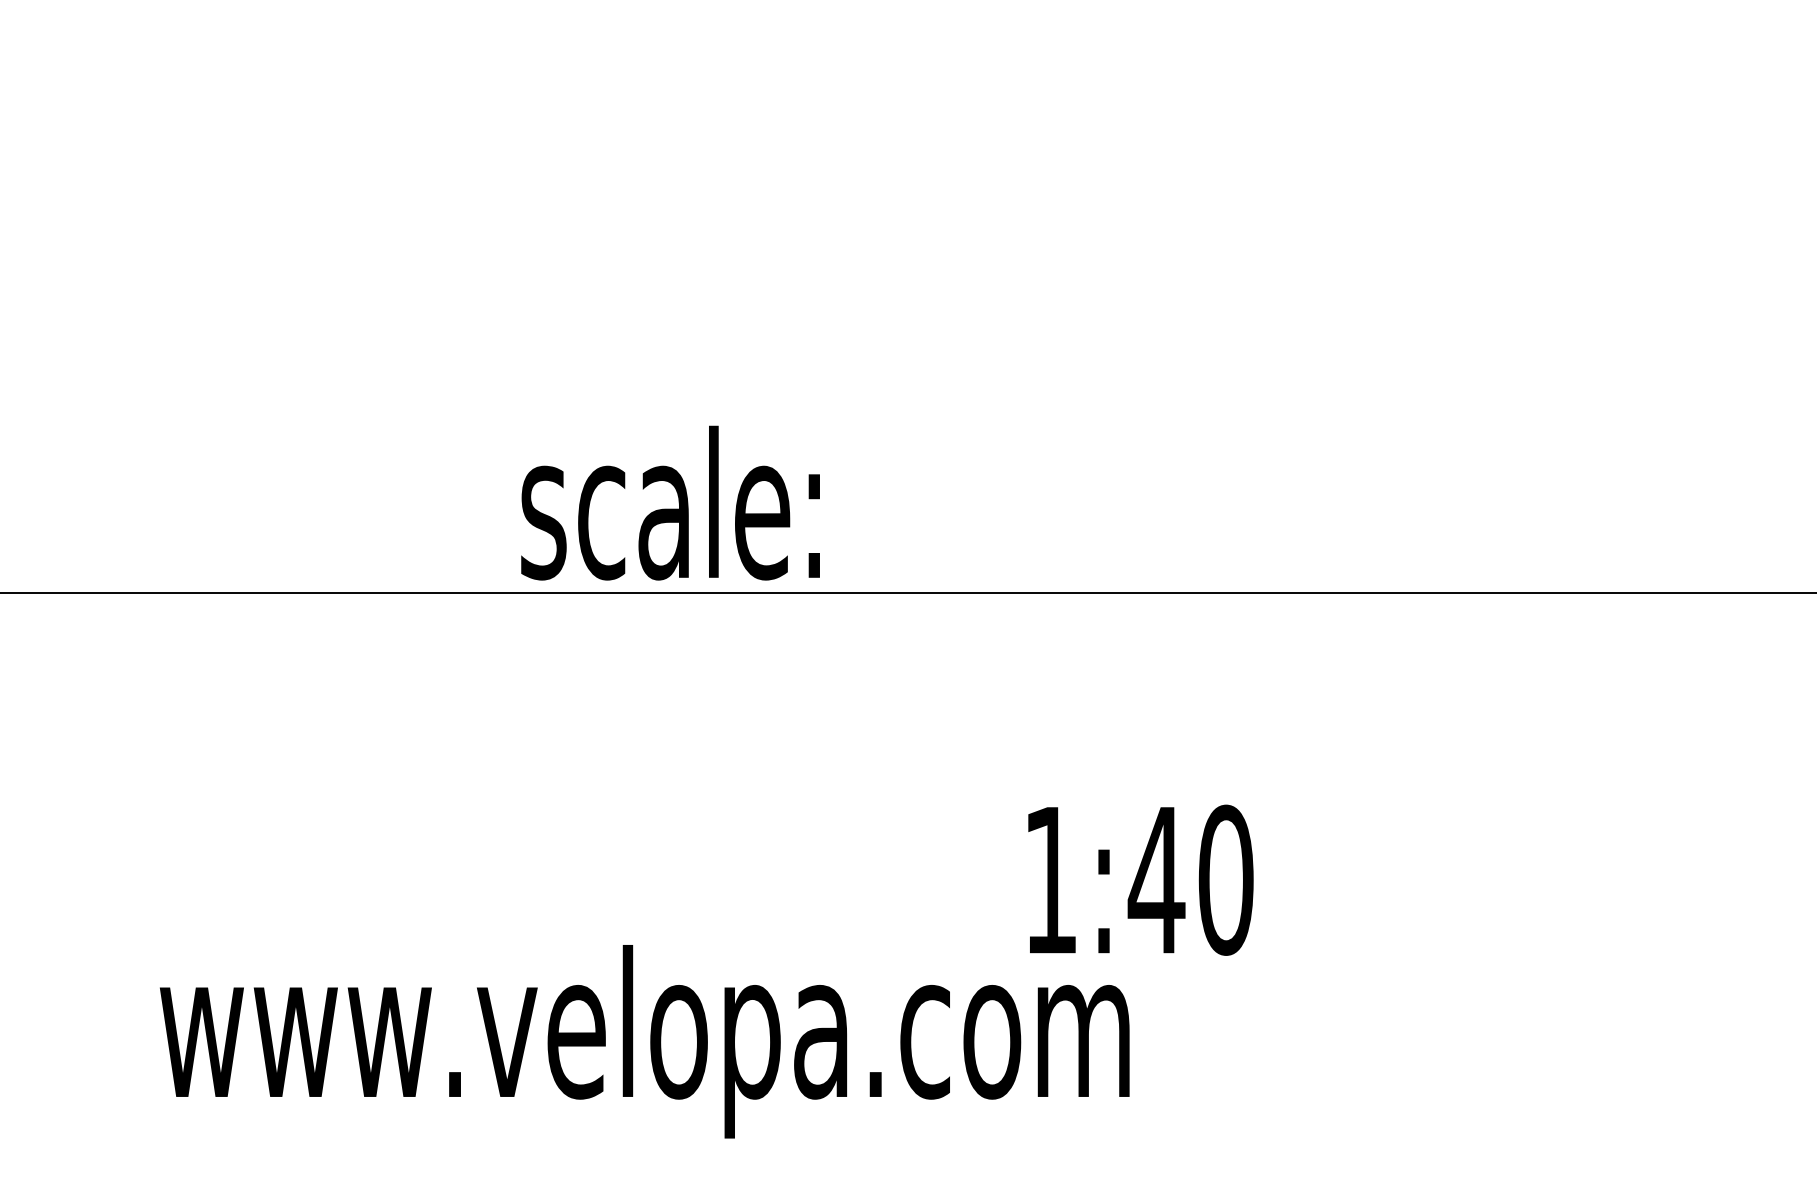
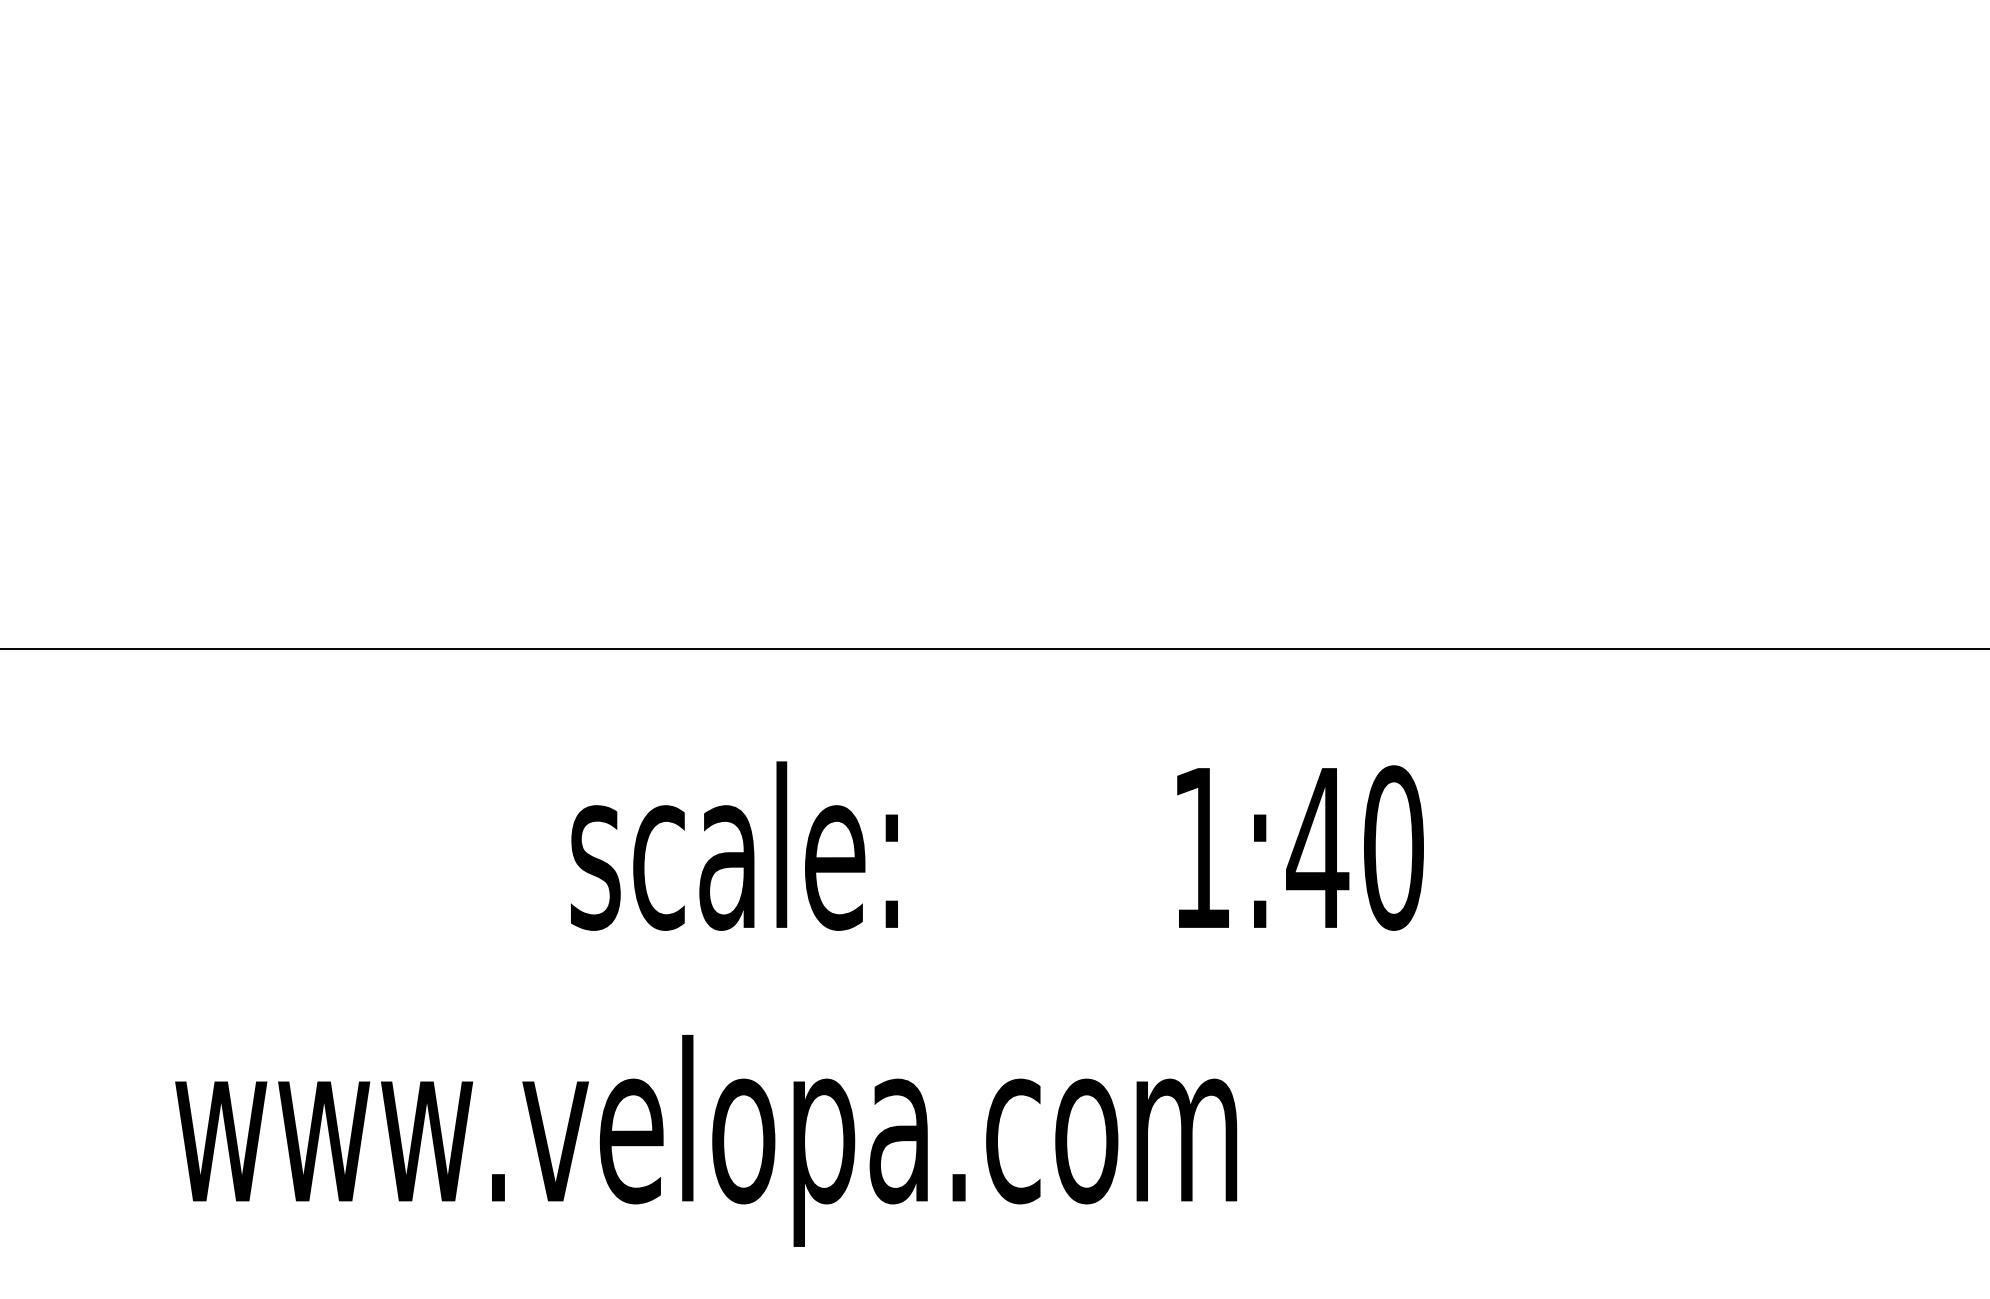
text: (670, 502) -> (734, 845), moved
text: (1140, 879) -> (1300, 847), moved

